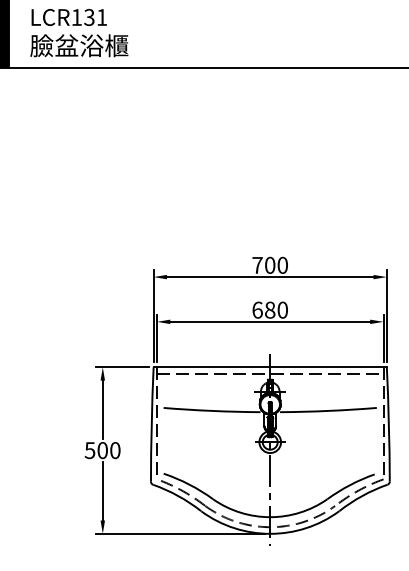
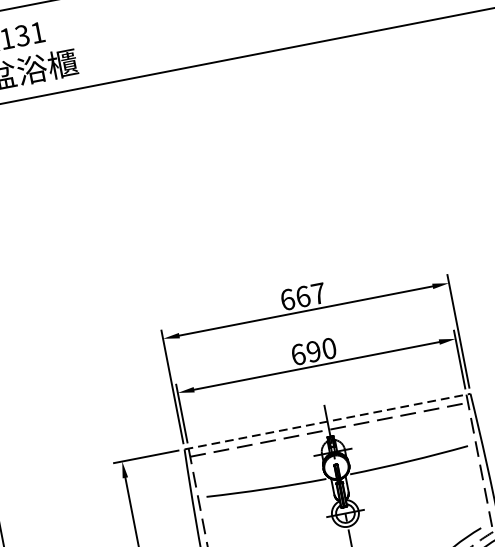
text: (270, 264) -> (303, 295), 700 -> 667
text: (270, 309) -> (314, 350), 680 -> 690
line: (270, 367) -> (327, 421), solid -> dashed

